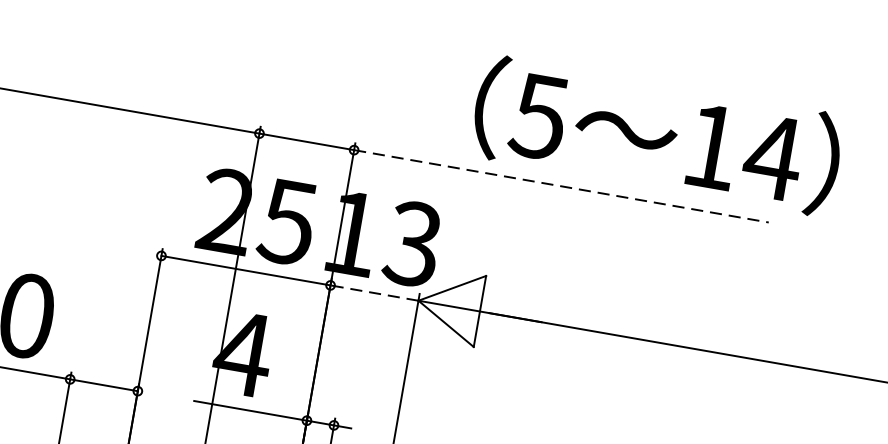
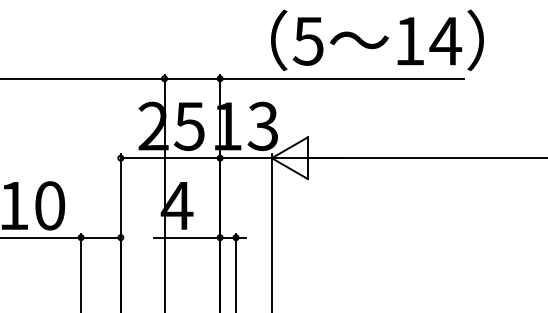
text: (657, 134) -> (377, 39), moved
line: (560, 185) -> (341, 78), dashed -> solid
line: (373, 293) -> (245, 158), dashed -> solid

